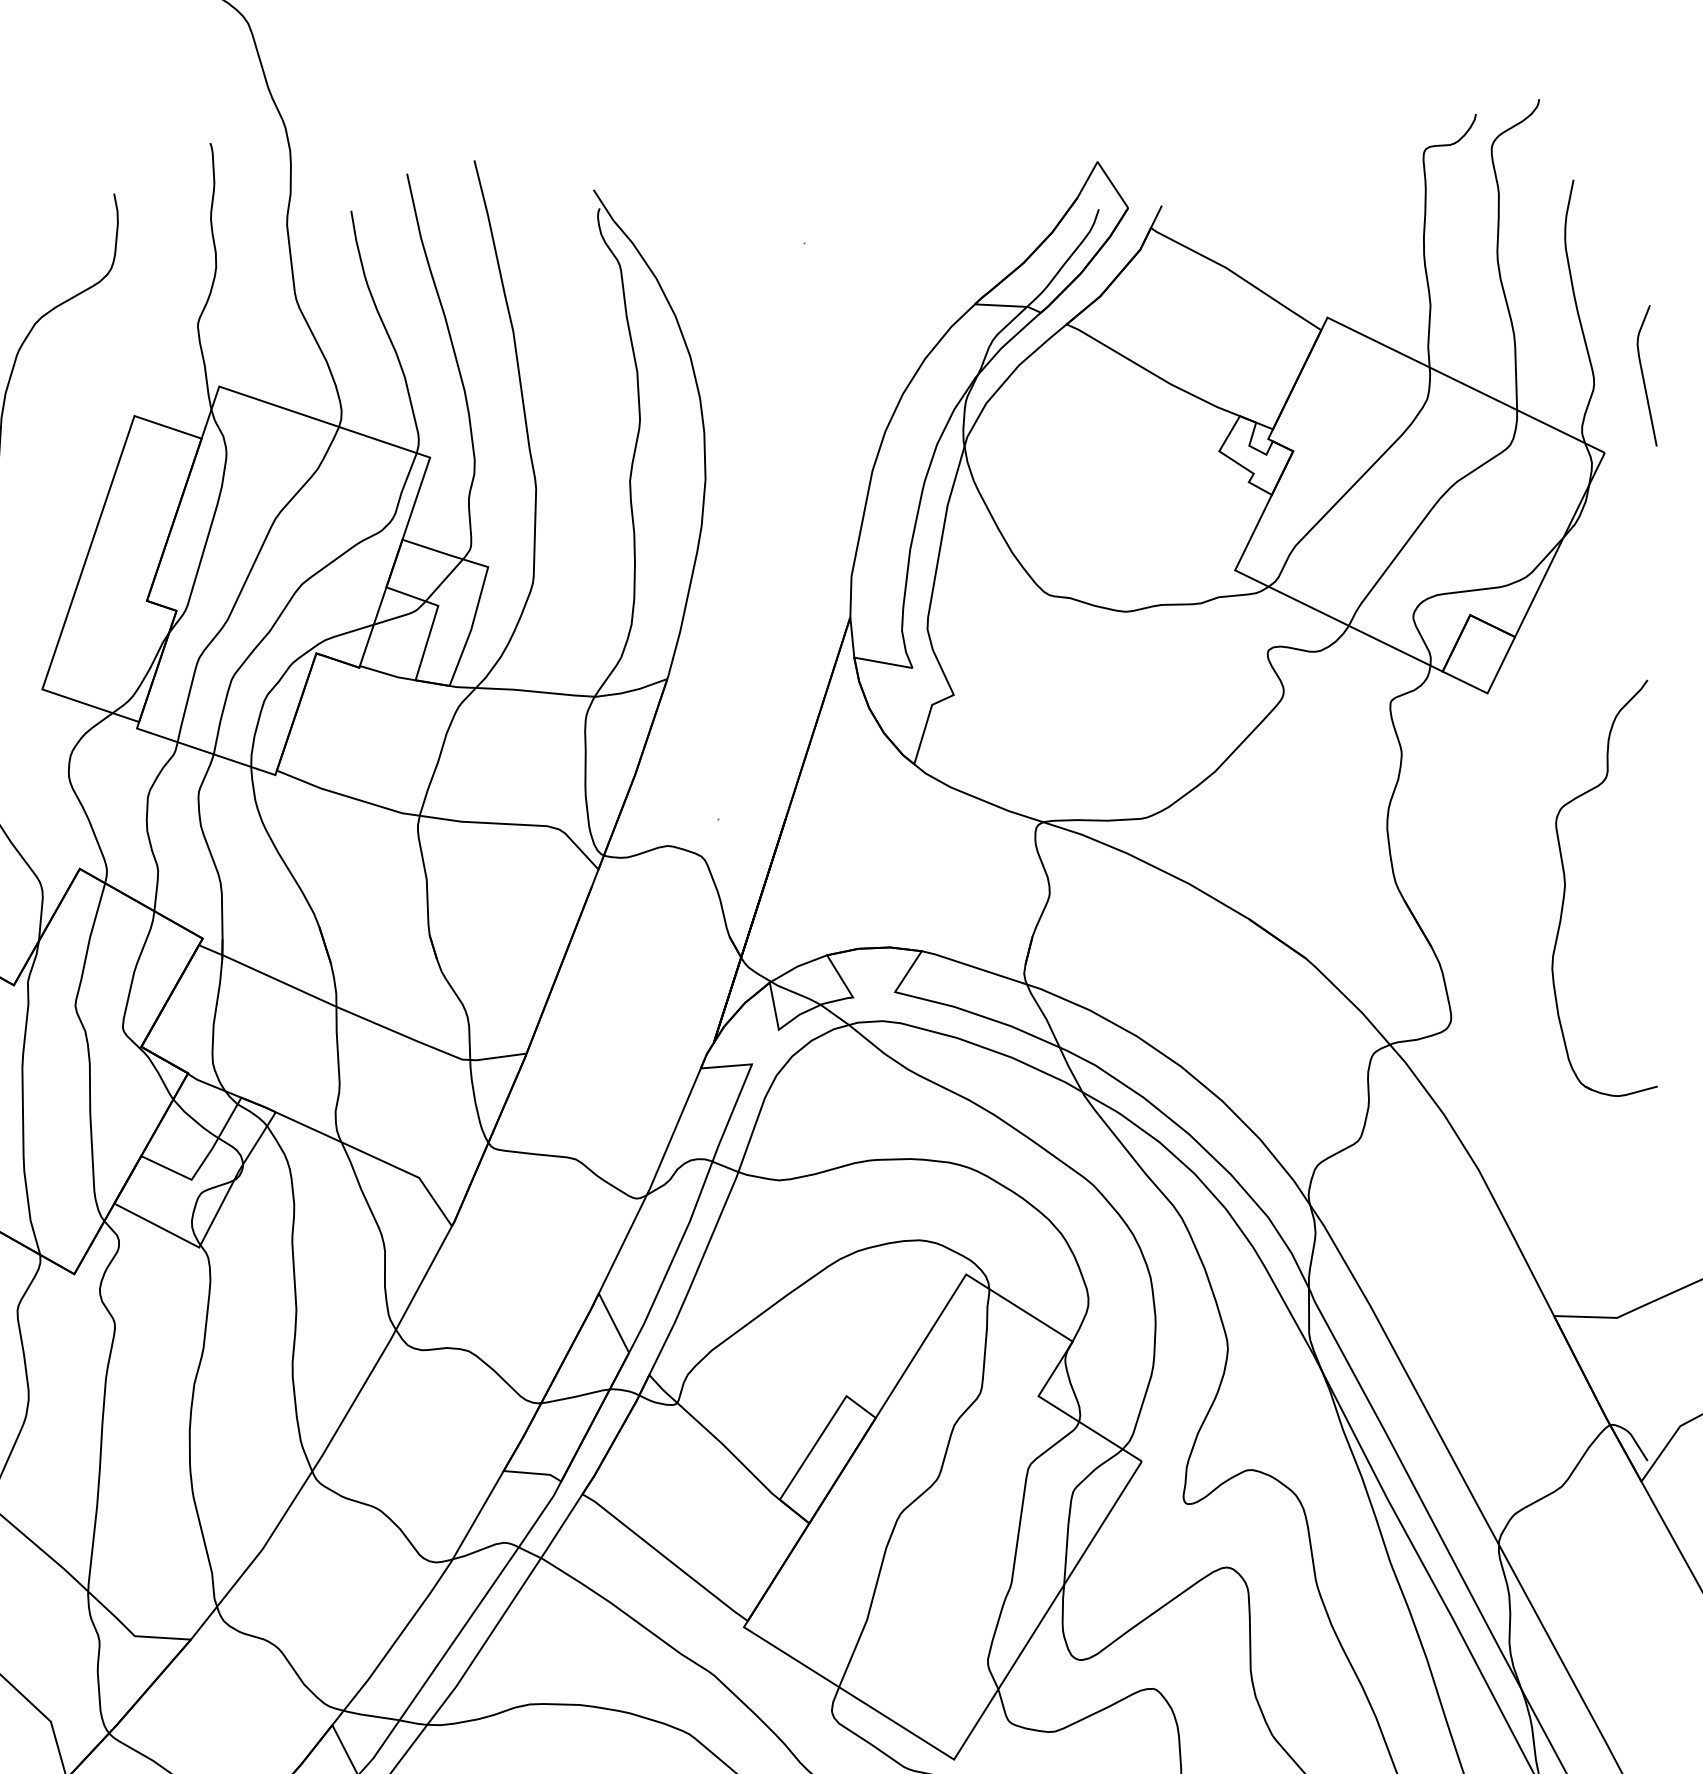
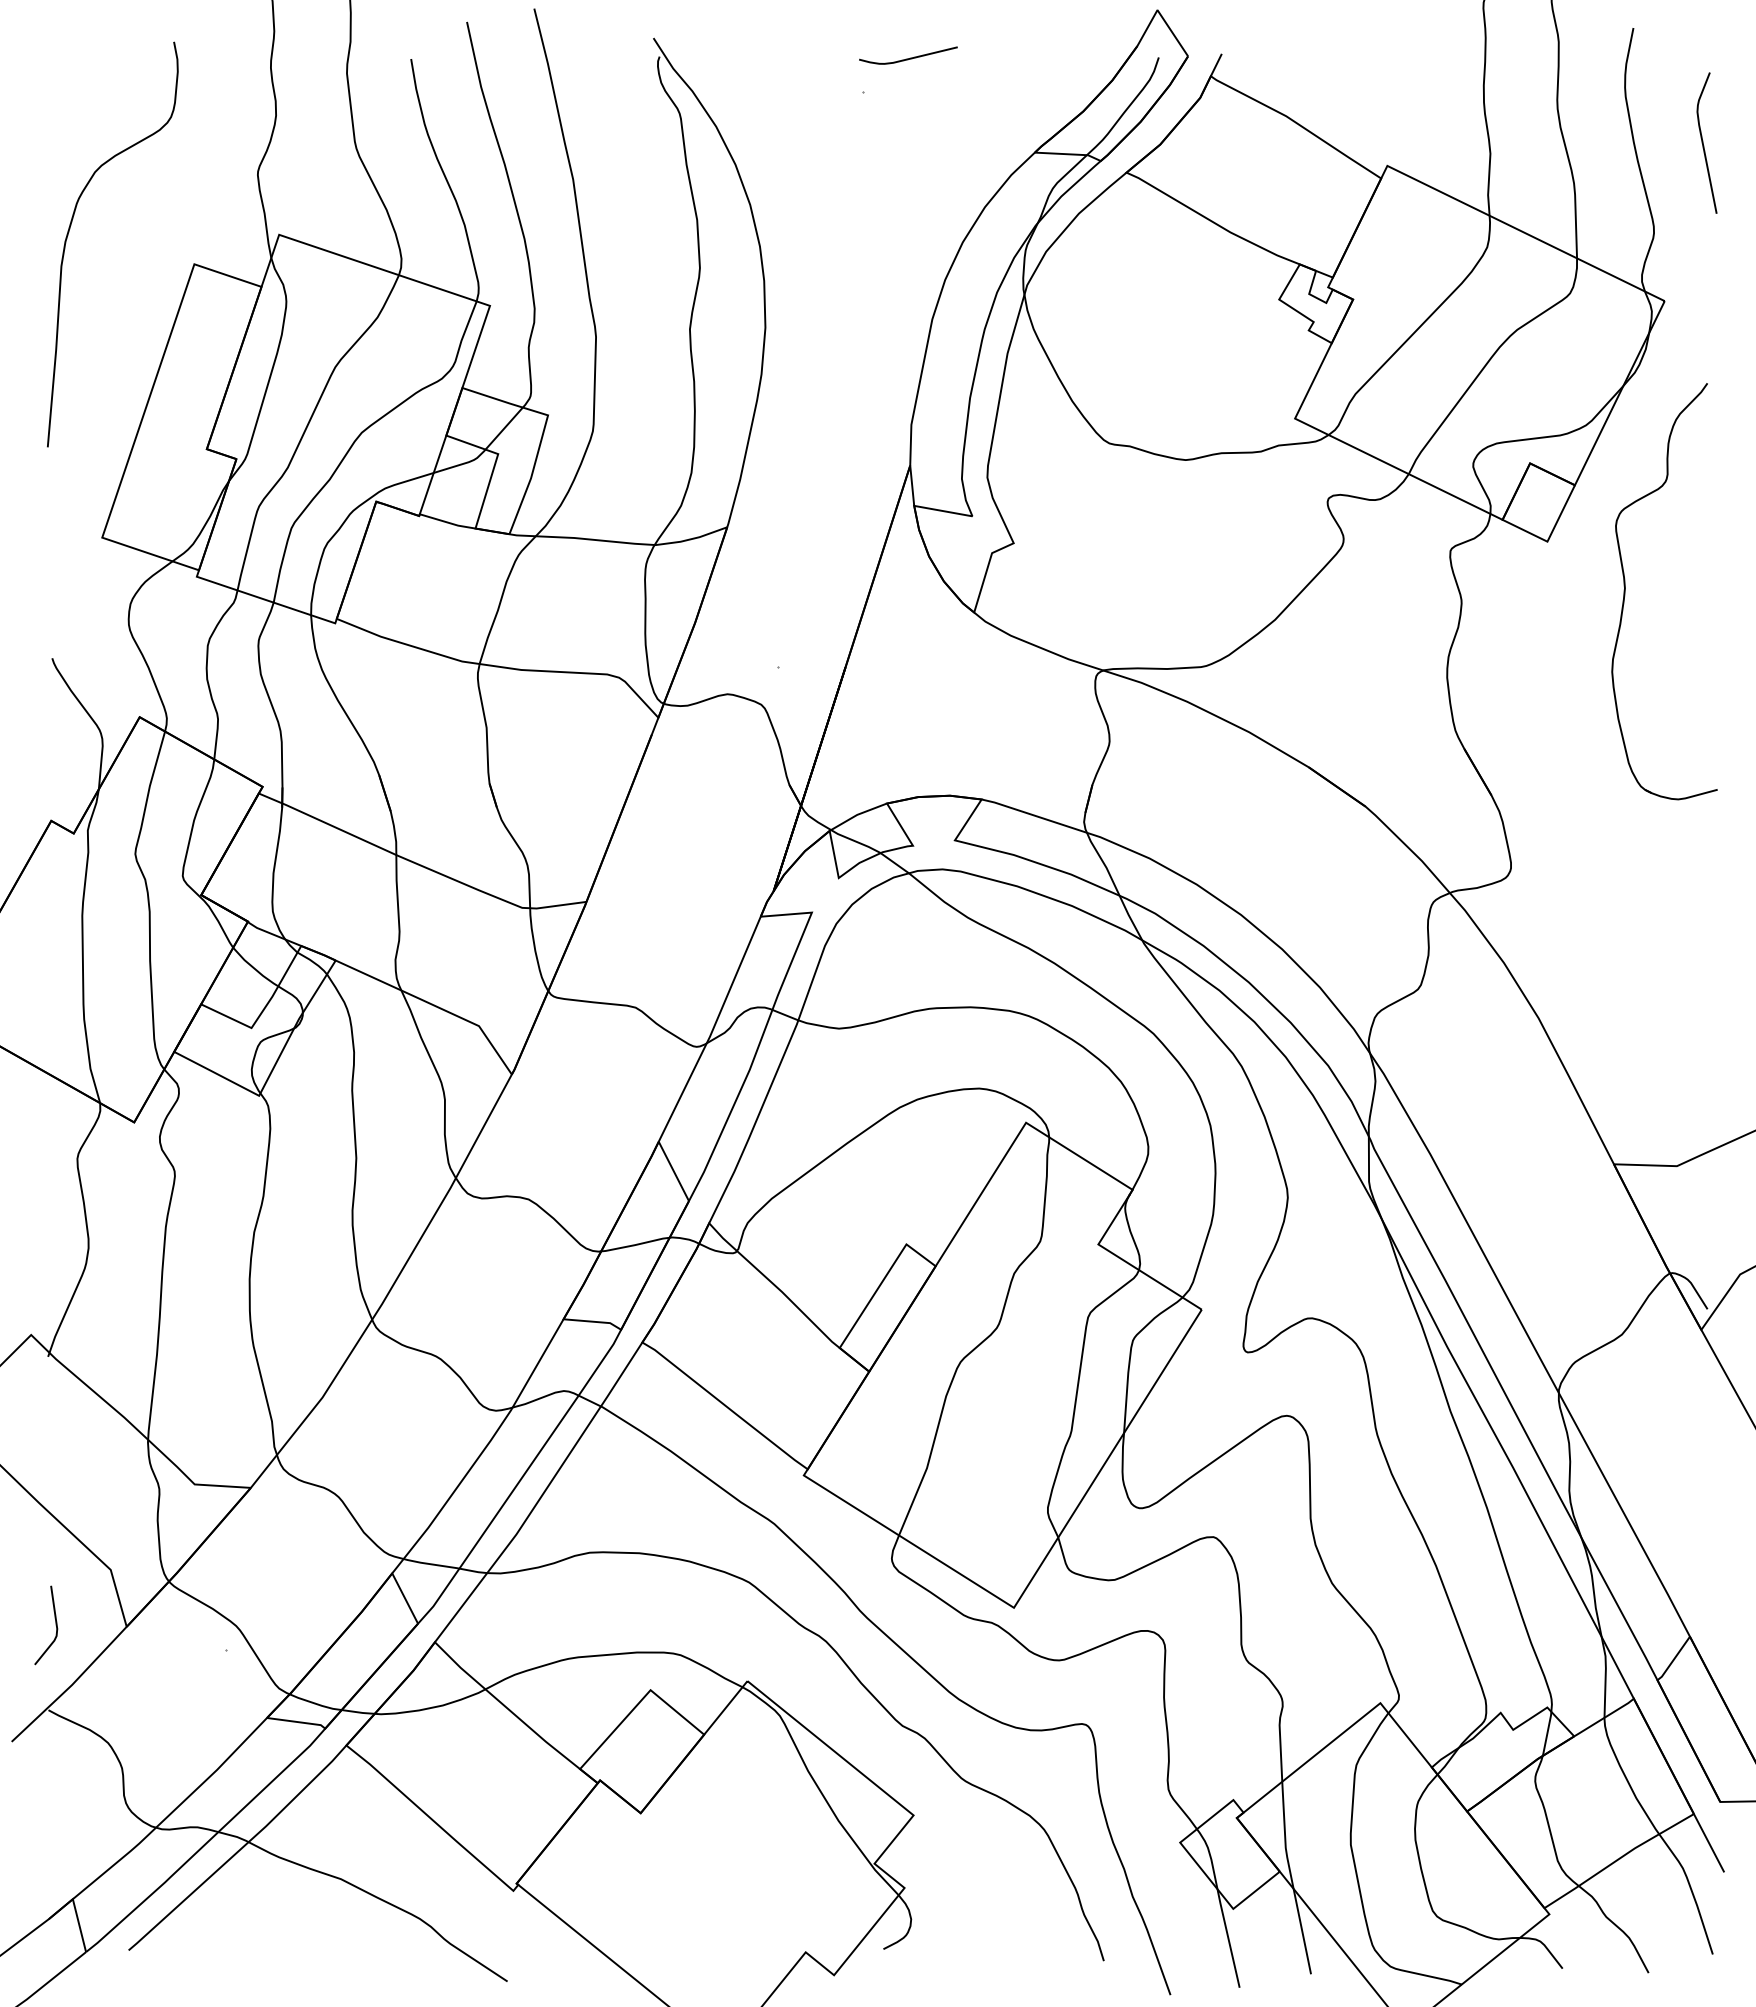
curve: (850, 209) -> (910, 57), added
curve: (1643, 375) -> (1703, 142), moved
part: (1565, 888) -> (1625, 591), moved

